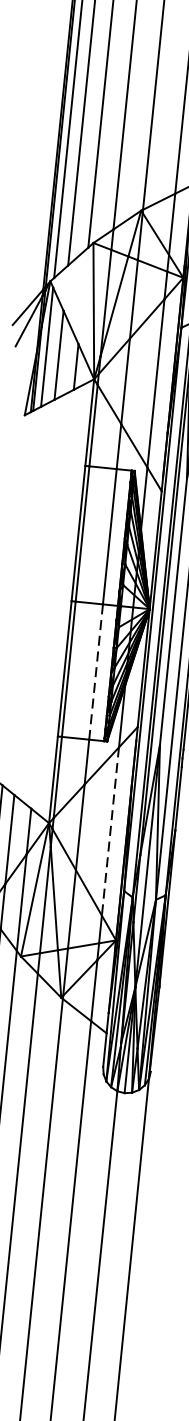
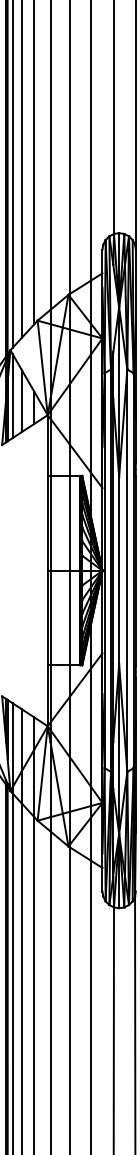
line: (95, 672) -> (69, 618), dashed -> solid
line: (109, 831) -> (90, 727), dashed -> solid

